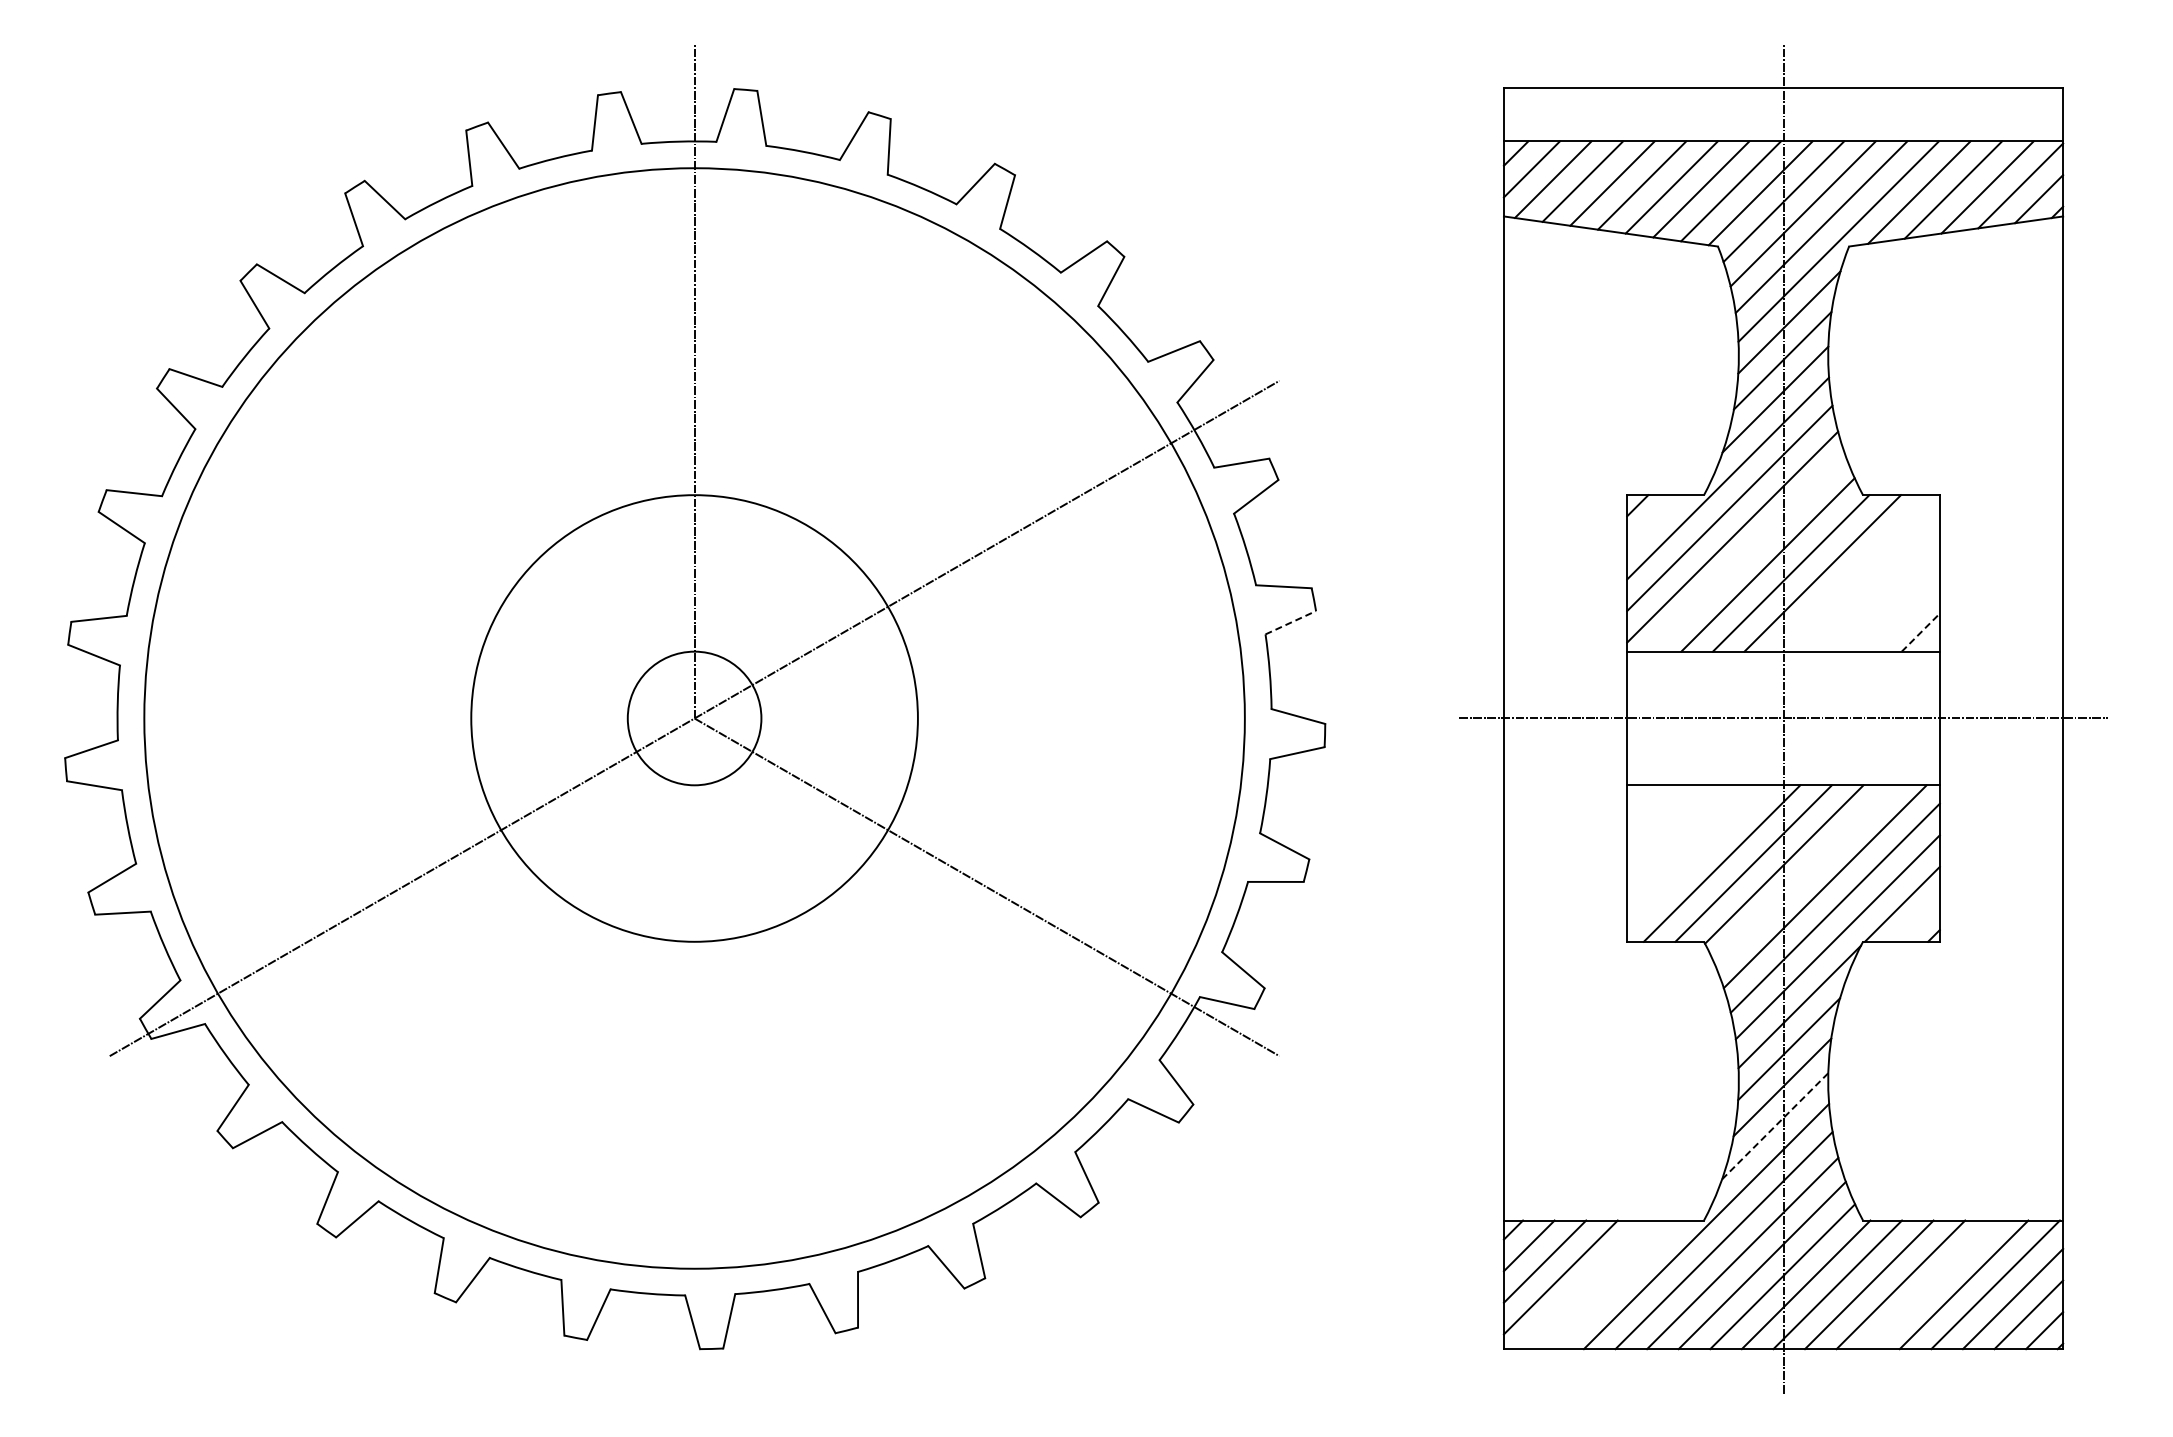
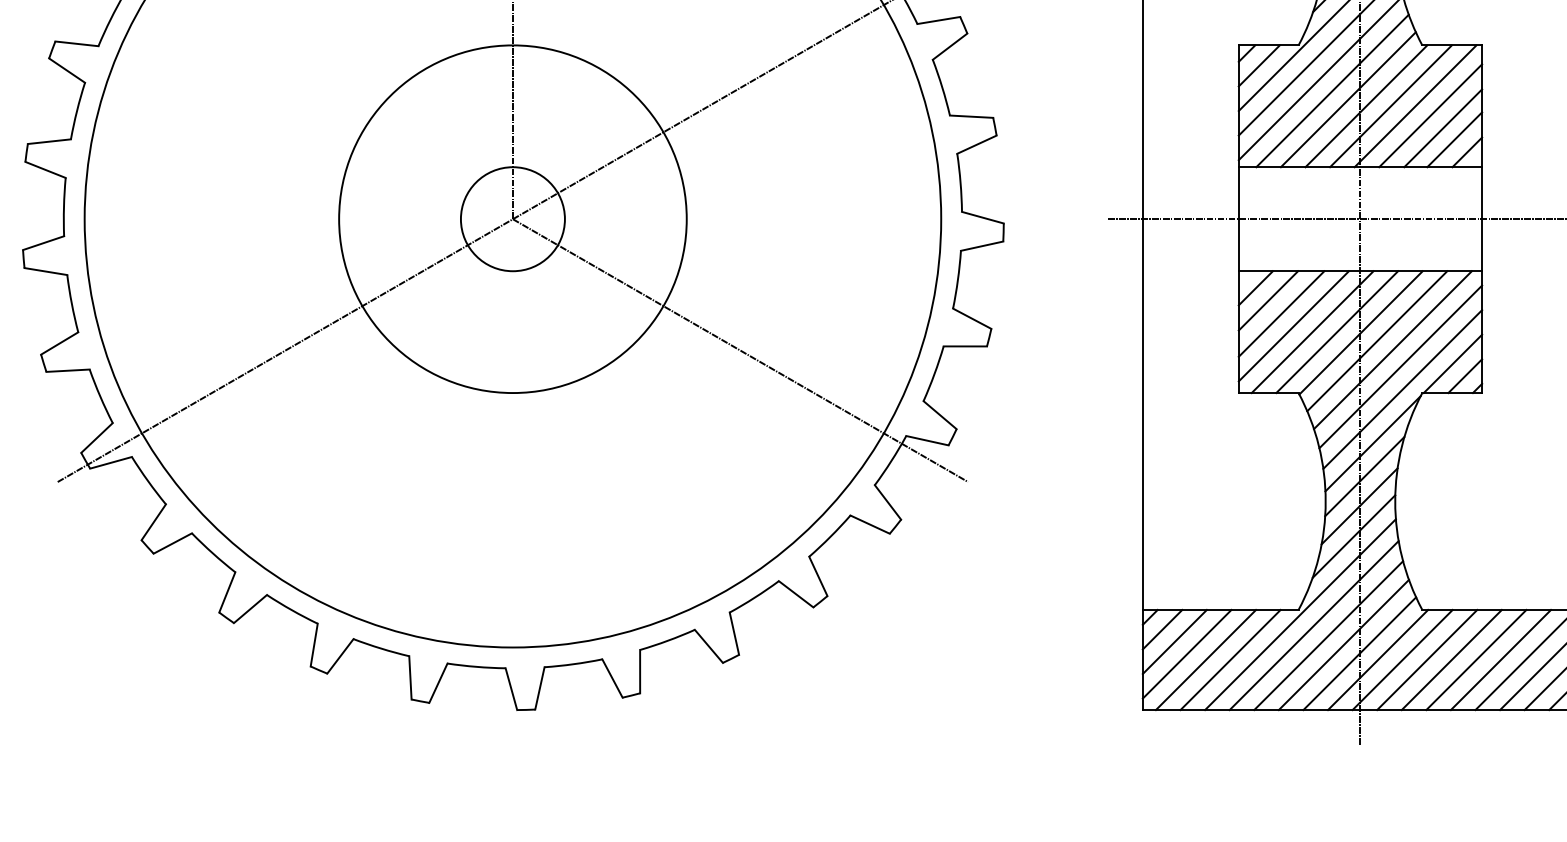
line: (1653, 521) -> (1259, 65), added
line: (1747, 553) -> (1332, 90), added
line: (1854, 573) -> (1415, 106), added
line: (1873, 585) -> (1430, 115), added
line: (1889, 601) -> (1442, 128), added
line: (1904, 616) -> (1454, 139), added
line: (1290, 622) -> (976, 144), dashed -> solid
line: (1920, 632) -> (1467, 152), dashed -> solid
line: (1649, 807) -> (1256, 288), added
line: (1665, 823) -> (1268, 300), added
line: (1682, 840) -> (1281, 314), added
line: (1697, 855) -> (1293, 325), added
line: (1805, 875) -> (1377, 341), added
line: (1917, 919) -> (1464, 375), added
line: (1775, 1125) -> (1354, 536), dashed -> solid
line: (1584, 1284) -> (1205, 659), added
line: (1616, 1284) -> (1230, 659), added
line: (1932, 1284) -> (1476, 659), added

